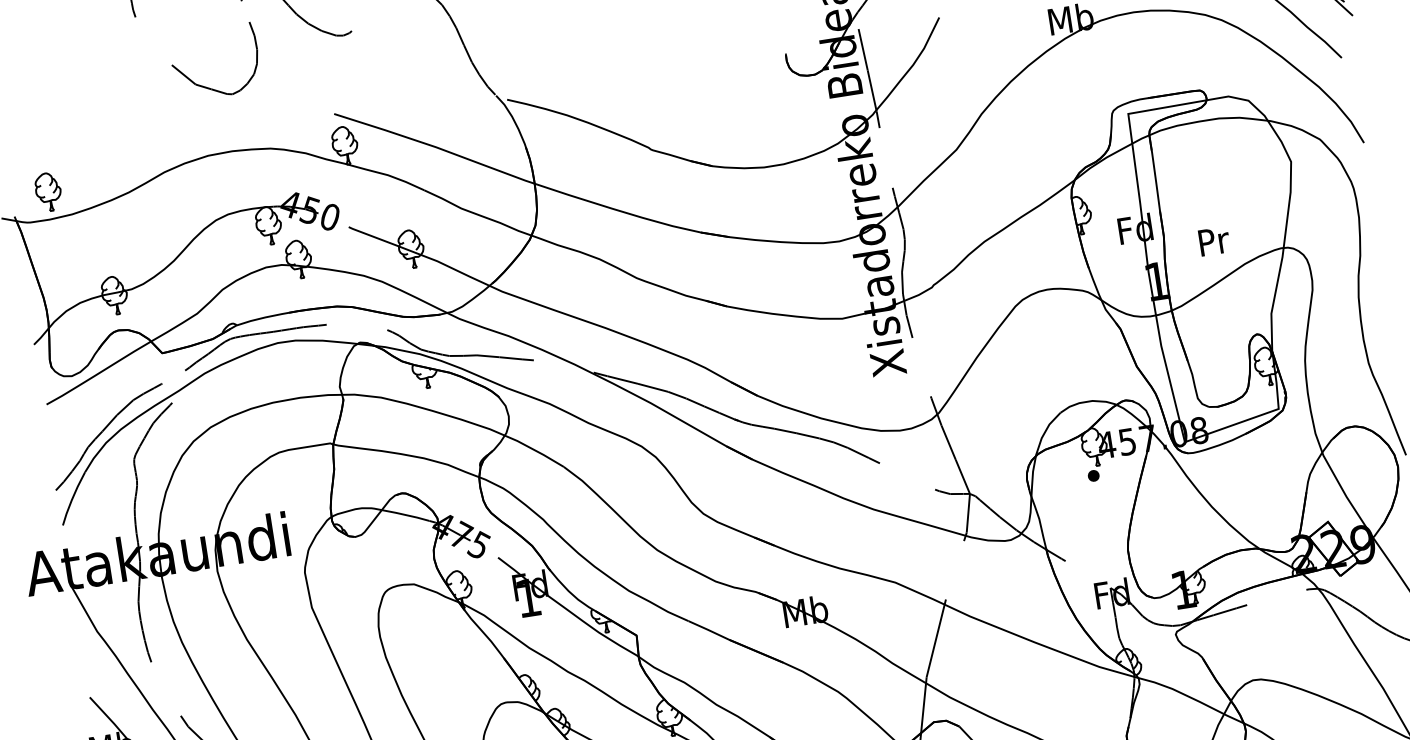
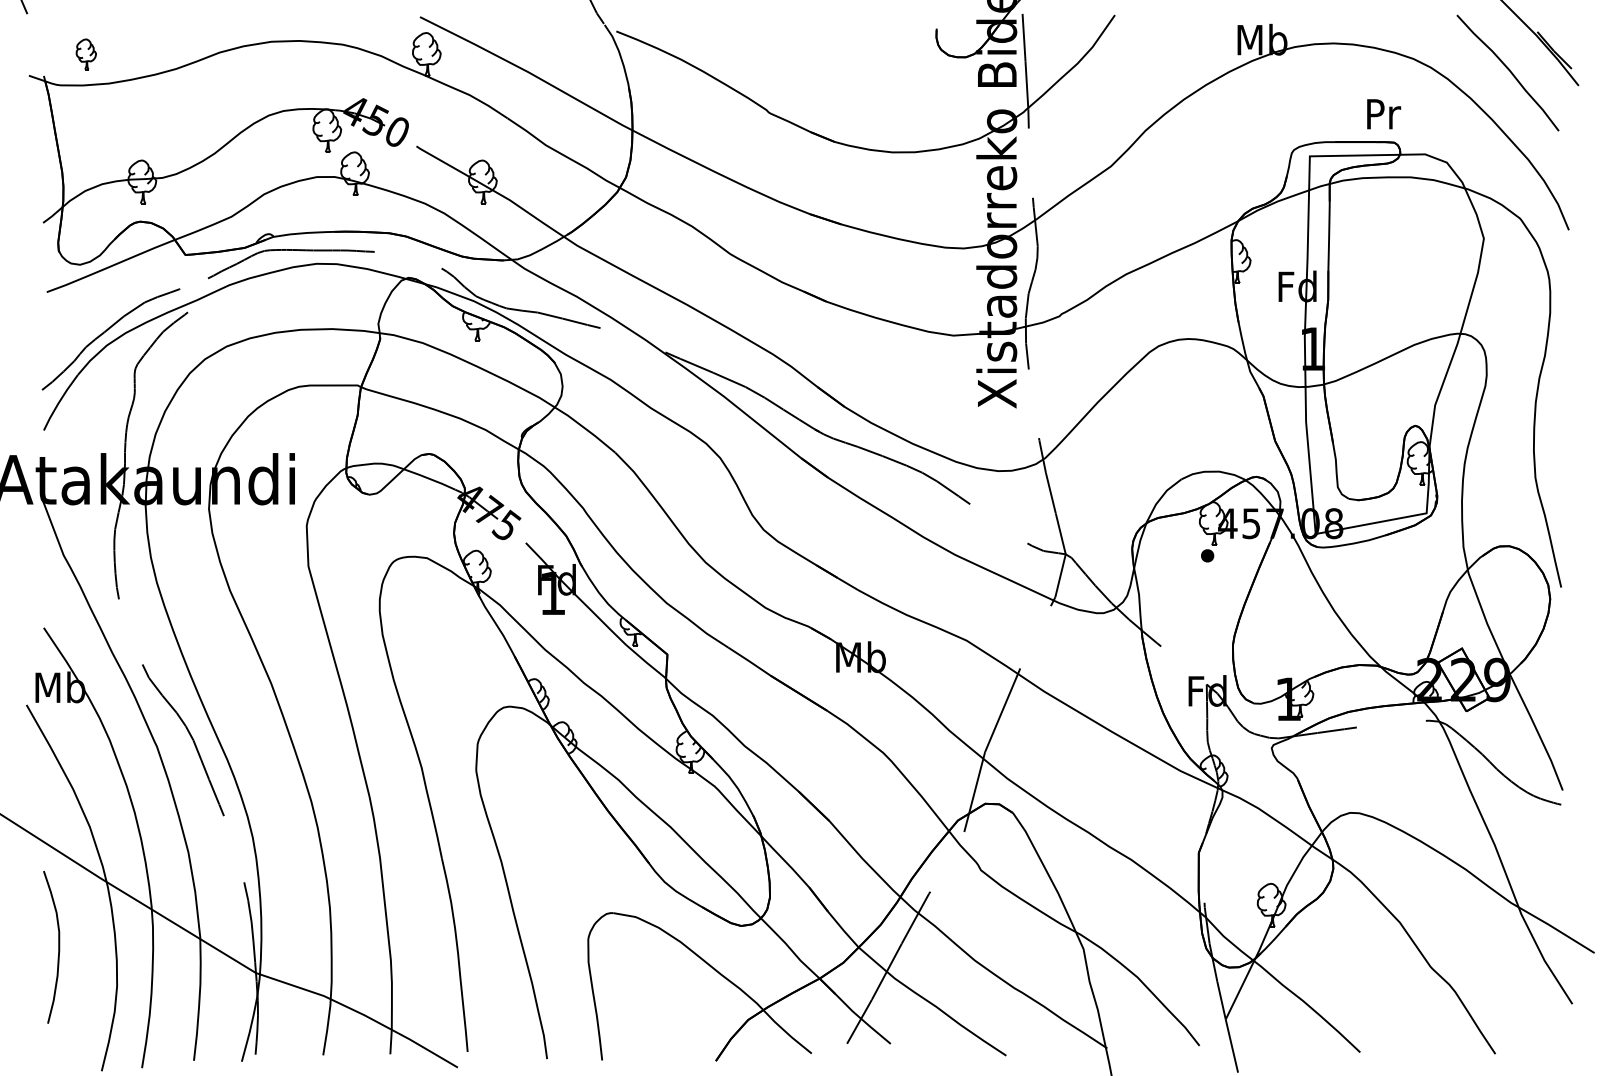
part: (48, 192) -> (86, 54), size x0.7
text: (1214, 241) -> (1384, 114), moved

